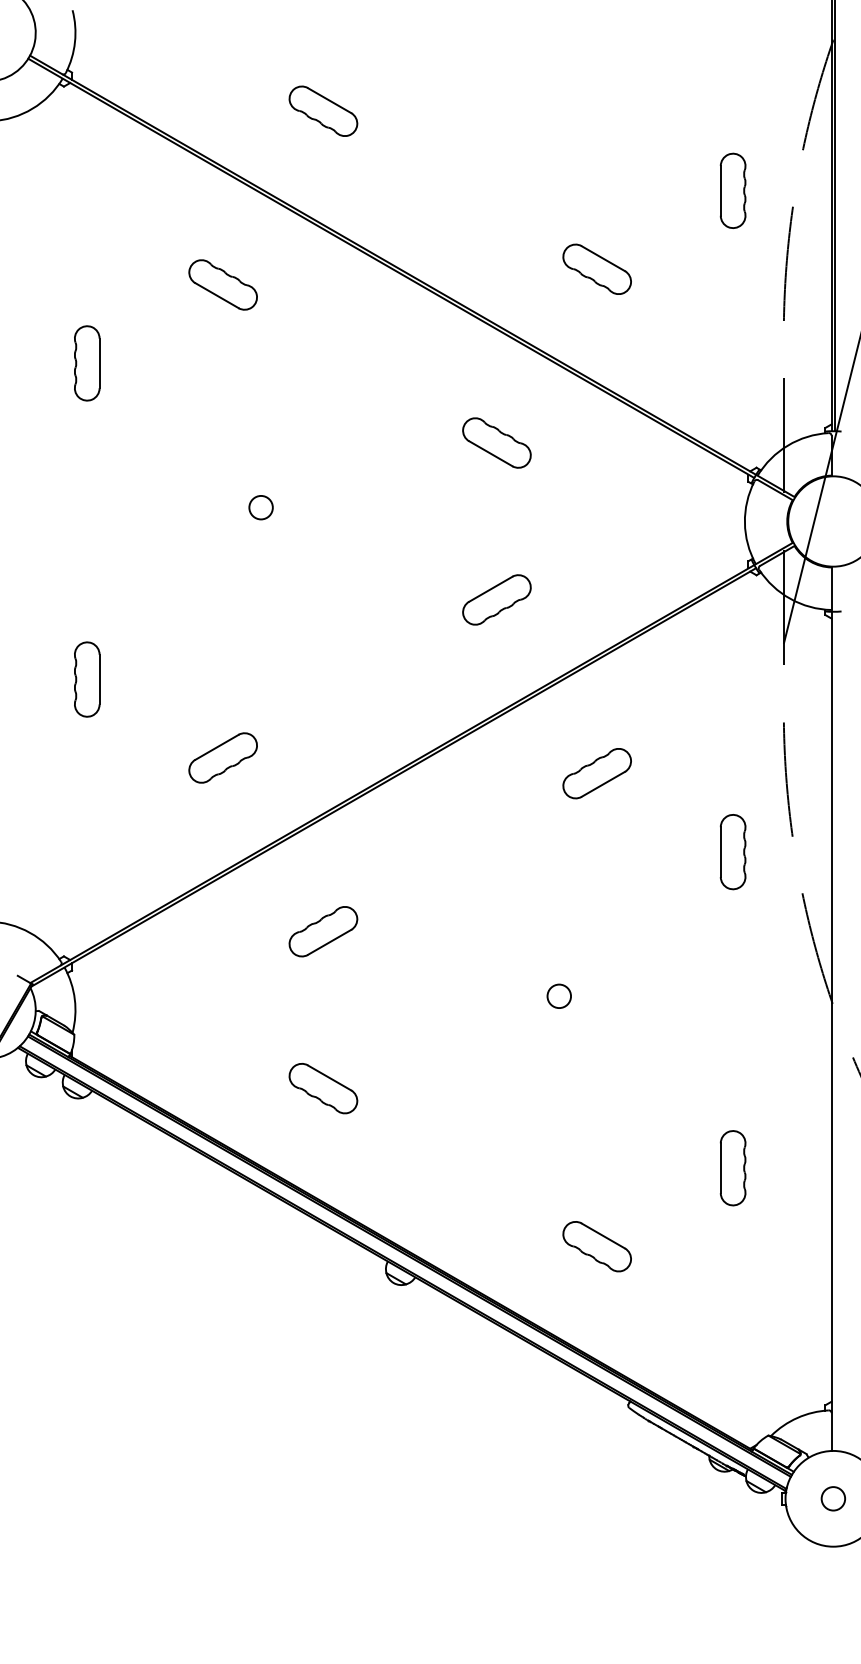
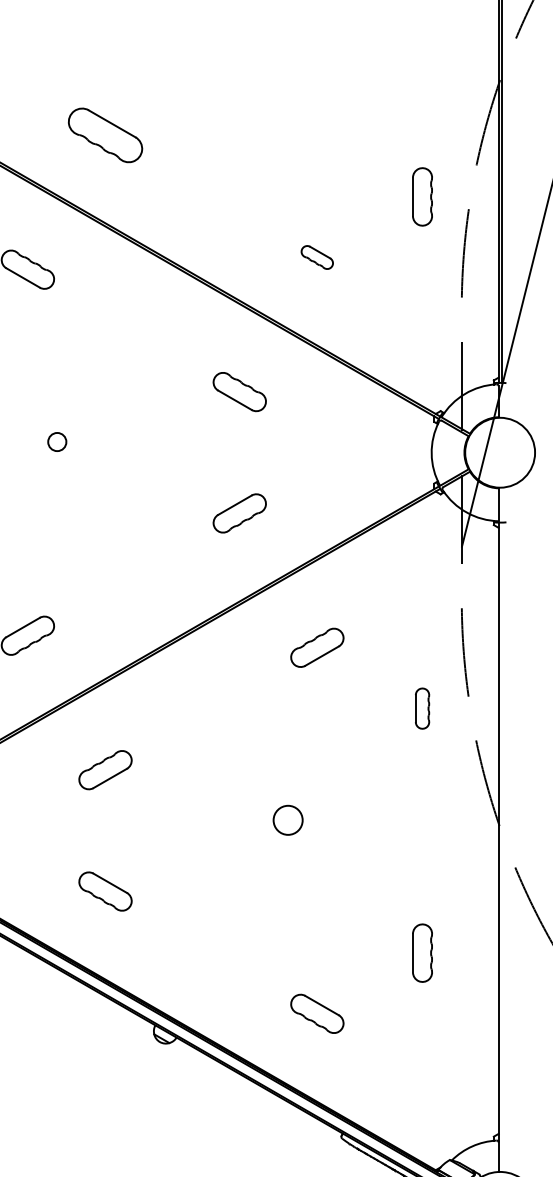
part: (323, 110) -> (105, 134), size x1.4
part: (596, 268) -> (316, 256), size x0.6
part: (732, 852) -> (422, 708), size x0.7
circle: (558, 995) -> (287, 819), size x1.6

